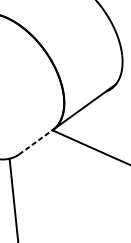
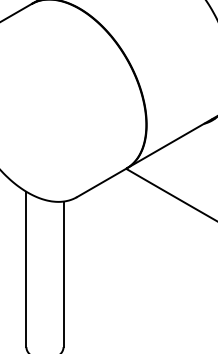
line: (35, 142) -> (101, 182), dashed -> solid

